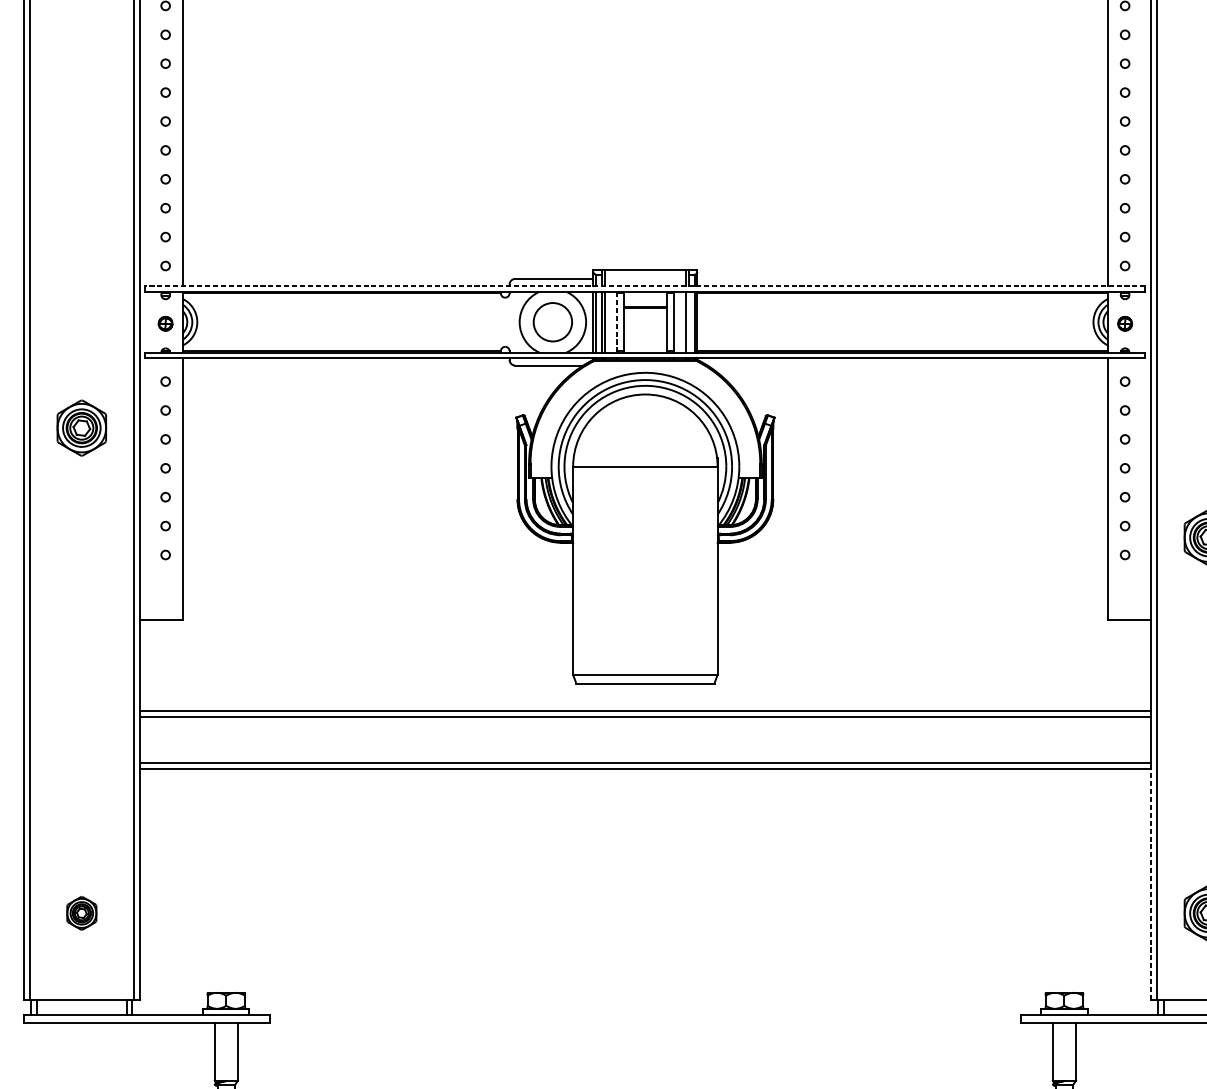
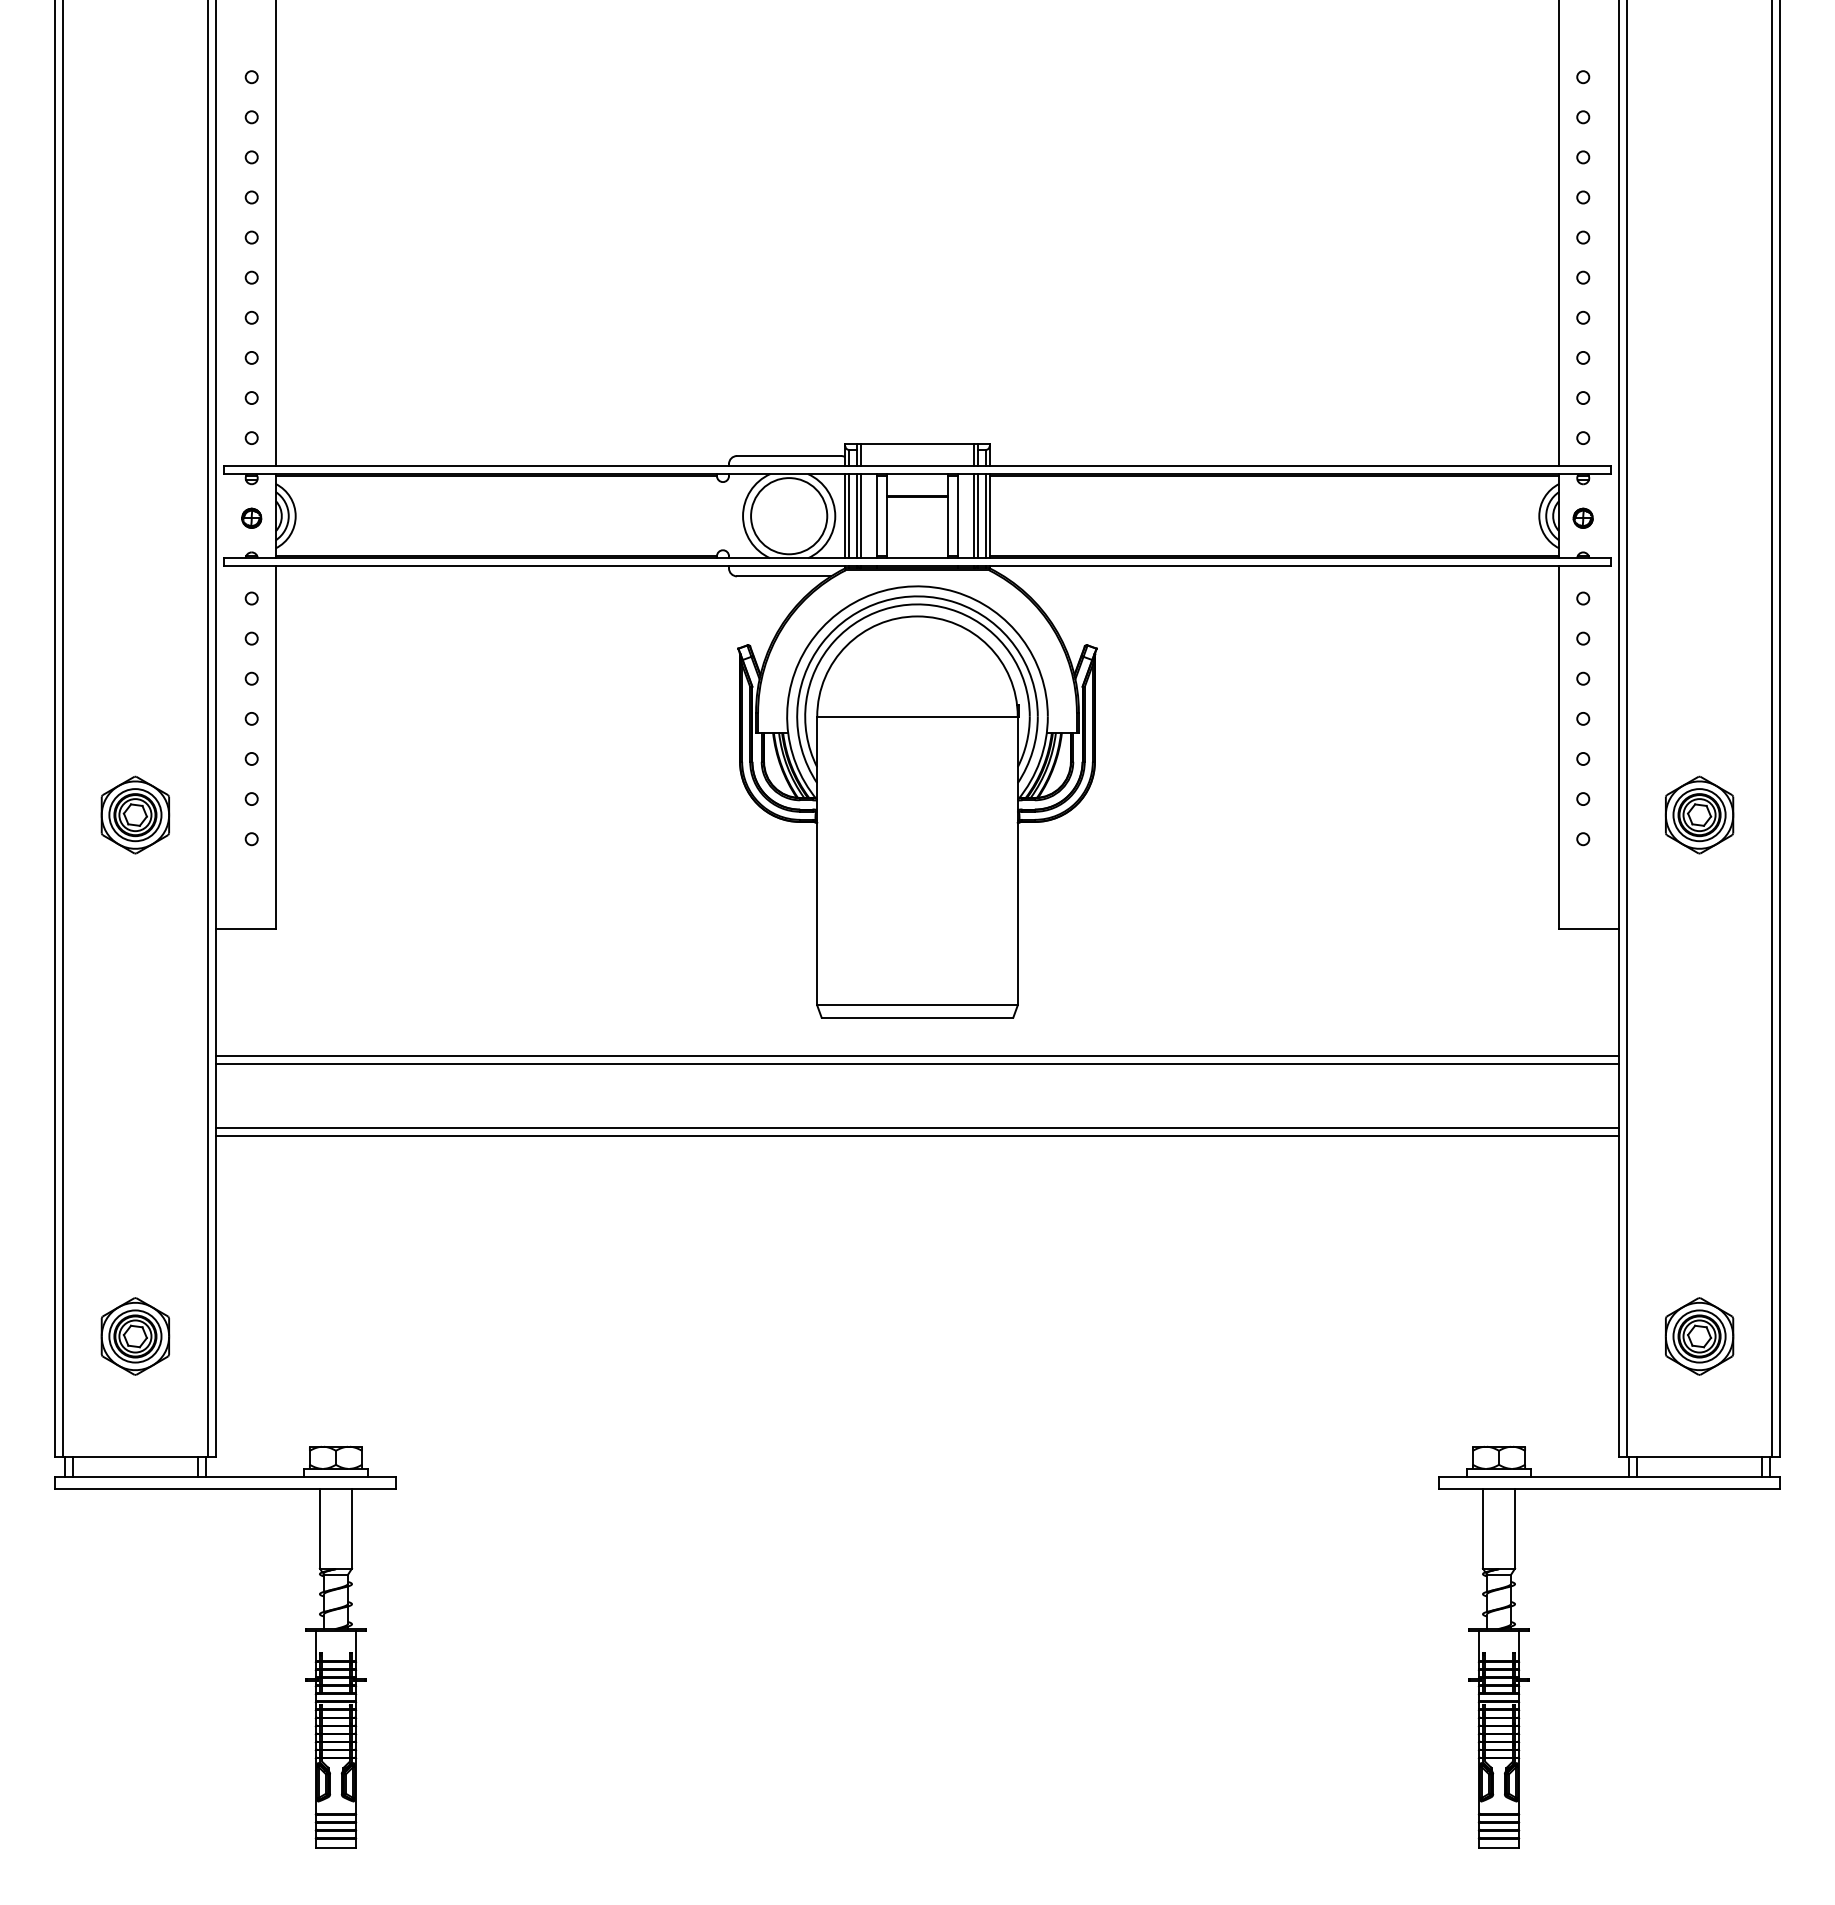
line: (645, 286) -> (917, 466), dashed -> solid
circle: (553, 322) -> (789, 516), size x1.43
line: (616, 322) -> (877, 516), dashed -> solid
line: (688, 322) -> (977, 516), added
part: (81, 427) -> (135, 814), moved
line: (1151, 883) -> (1619, 1295), dashed -> solid
part: (81, 913) -> (135, 1336), size x1.67

